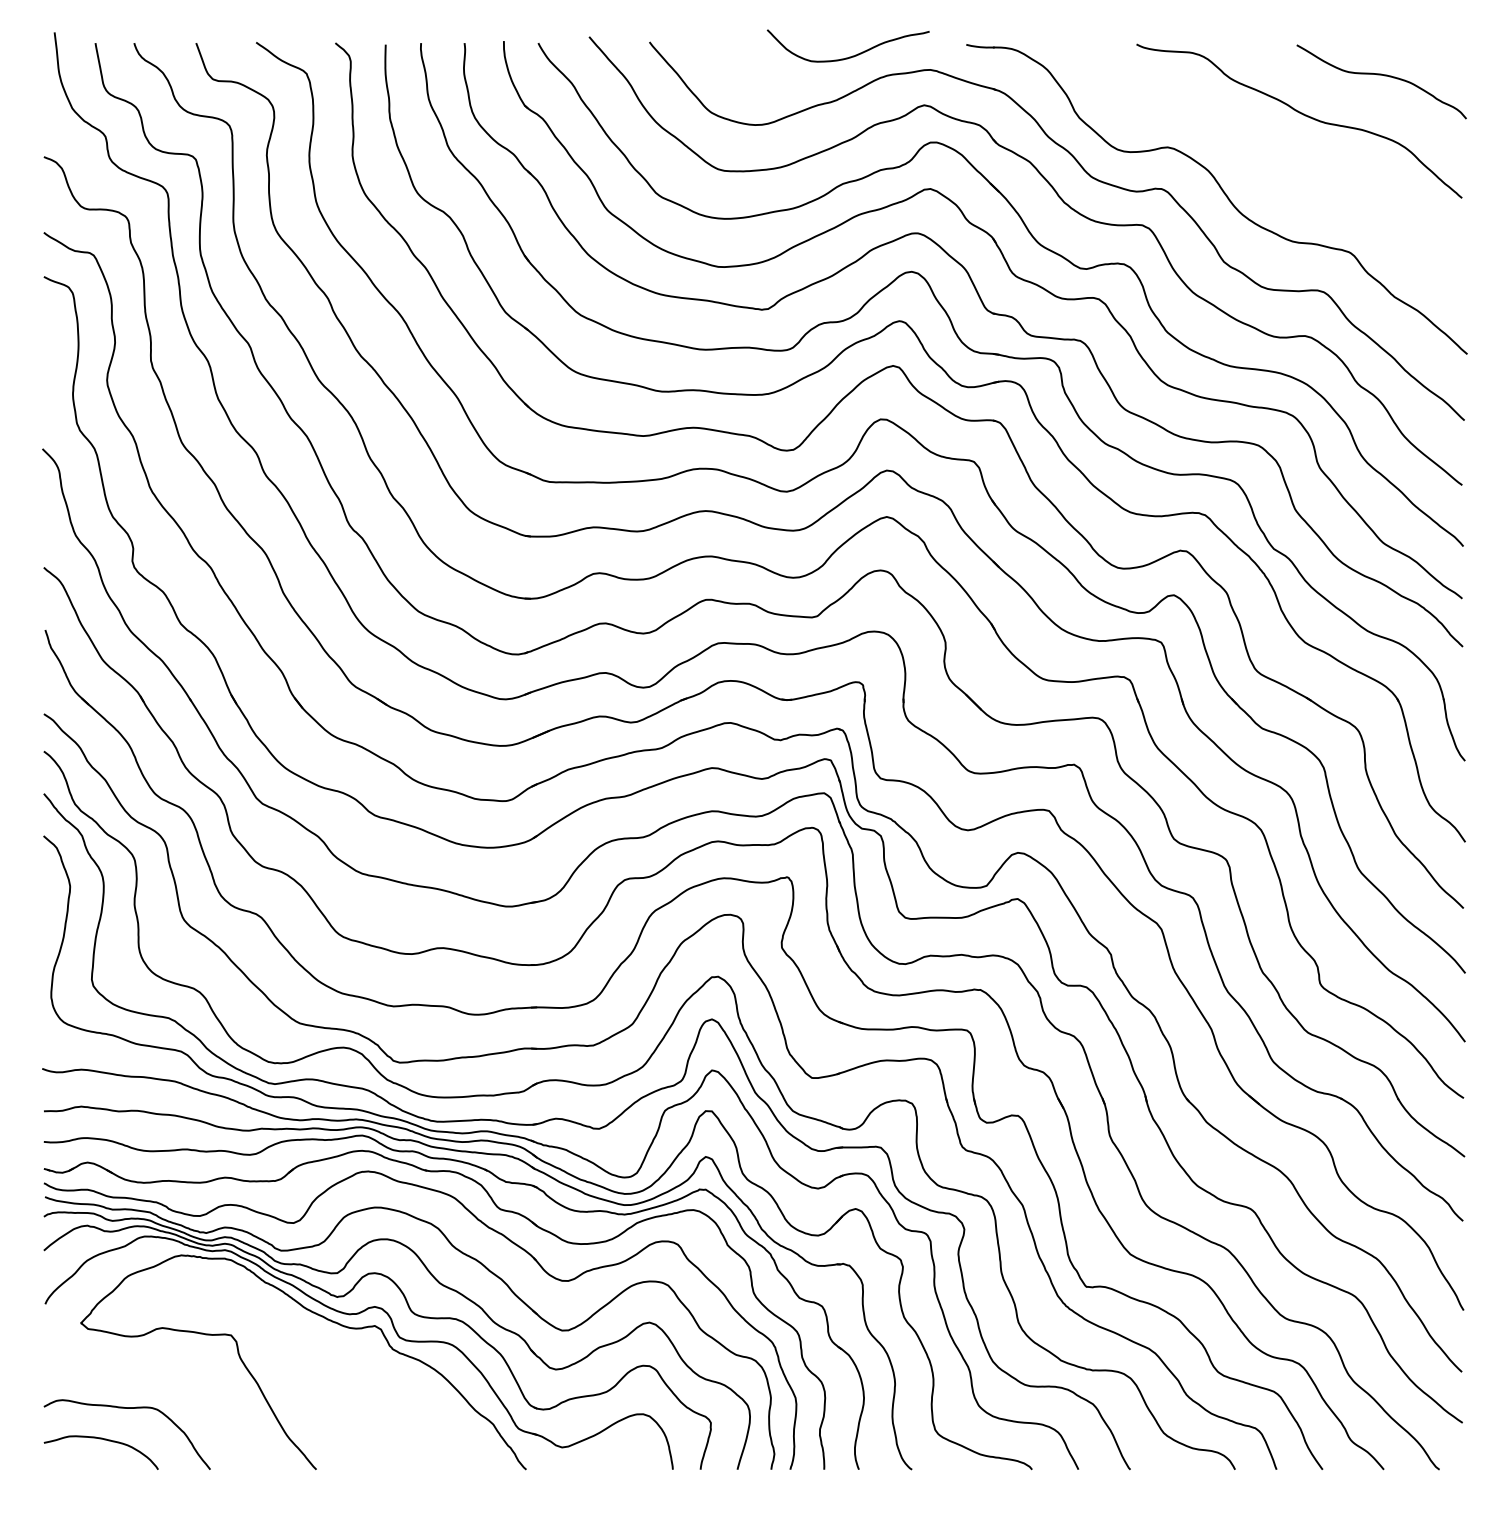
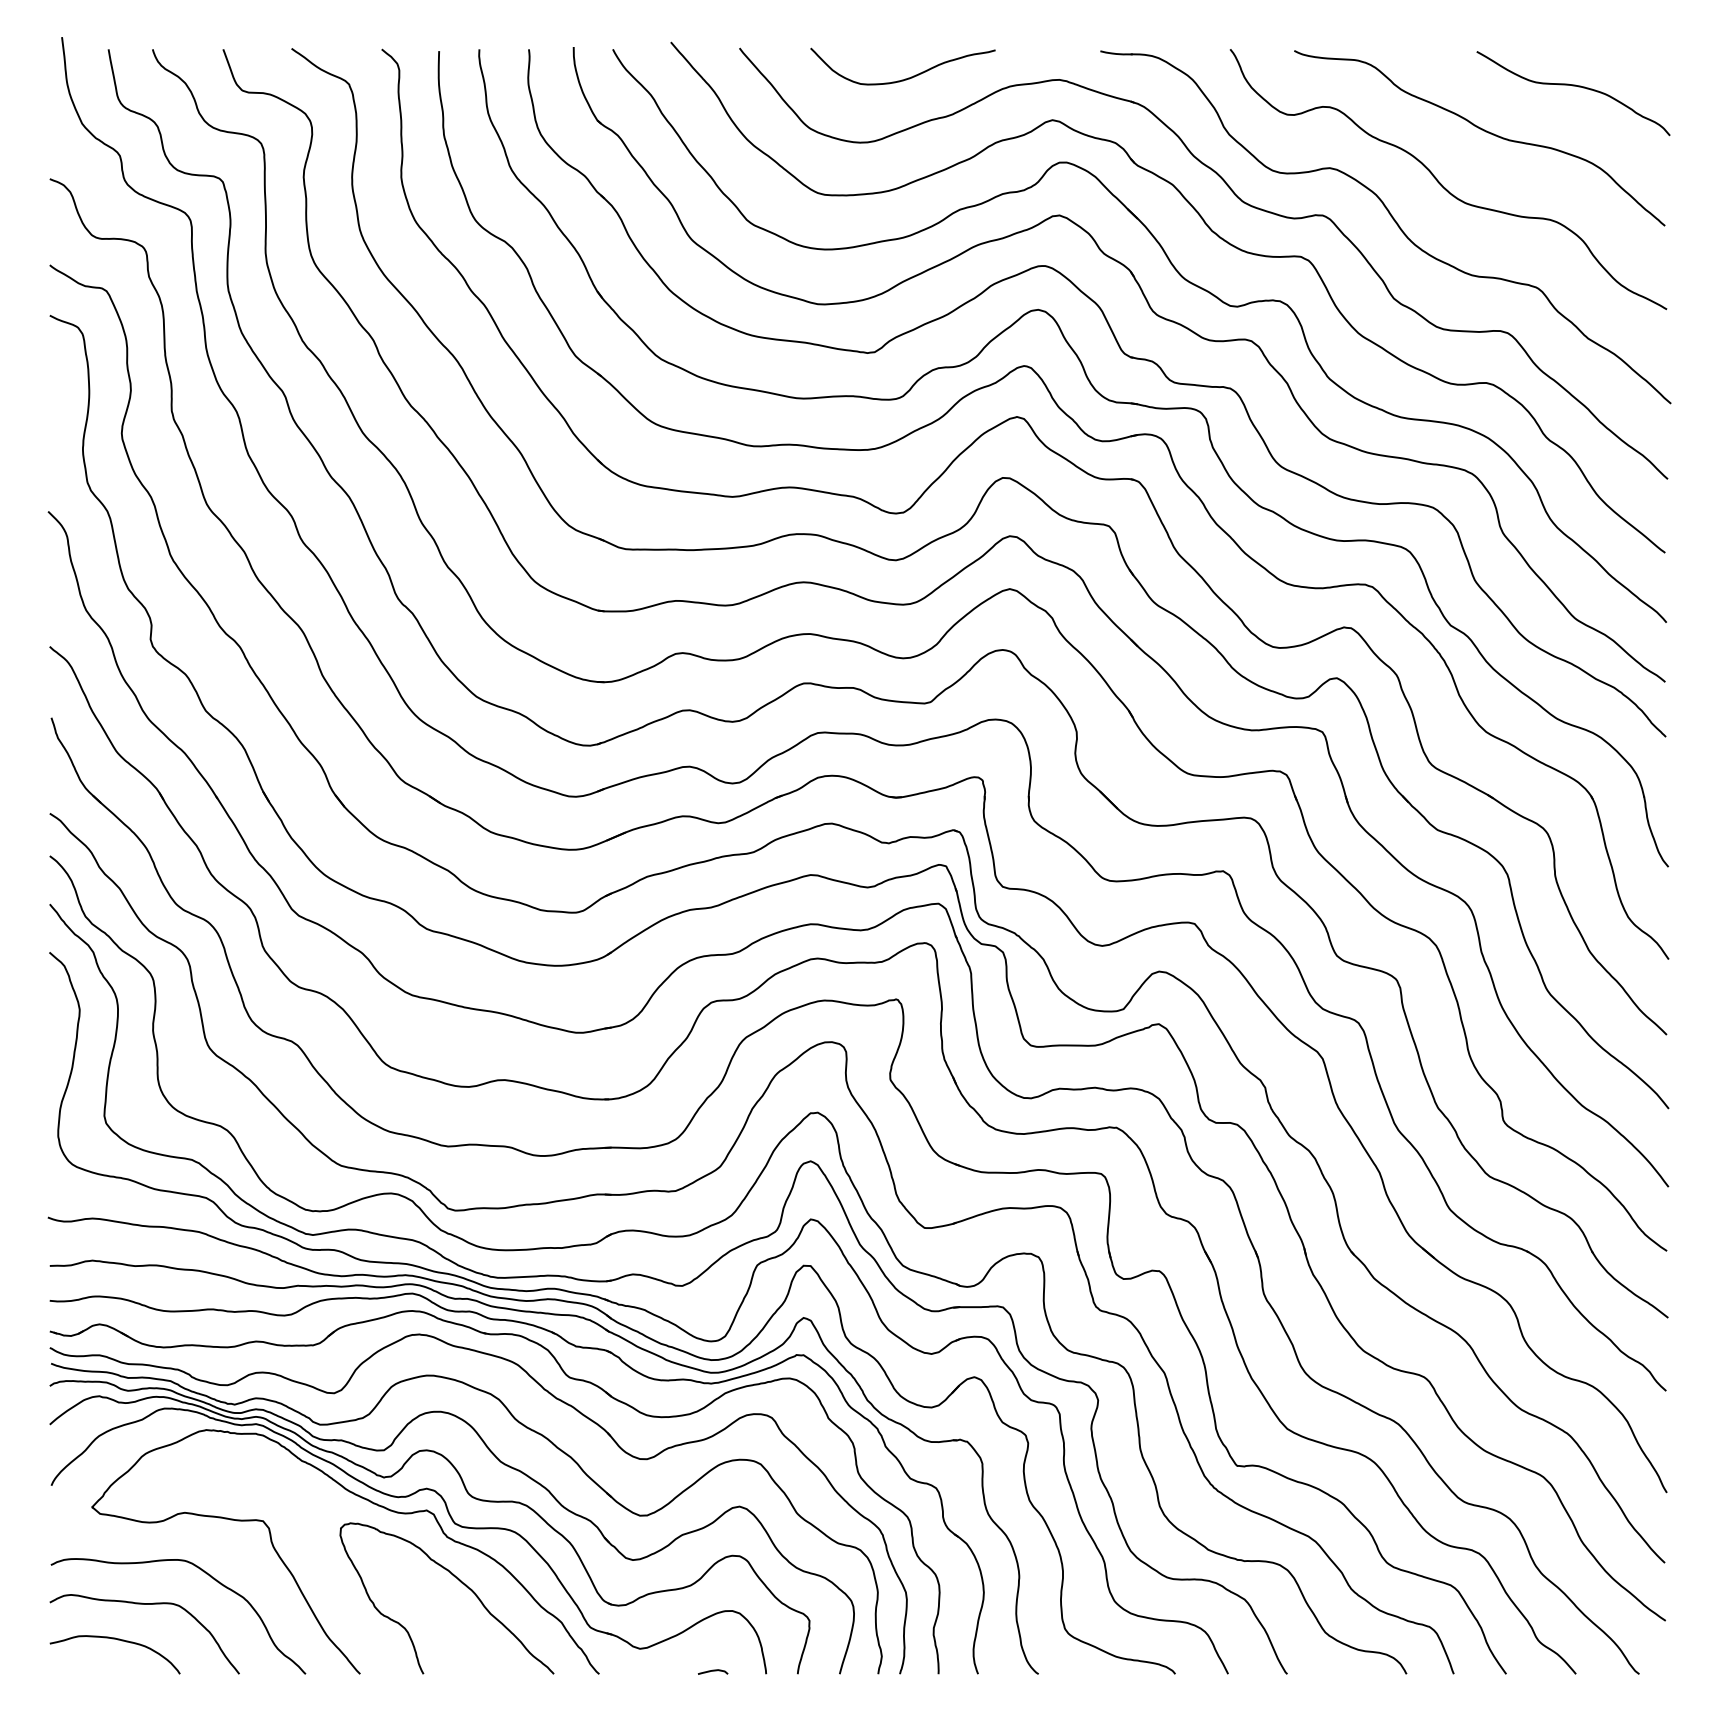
curve: (850, 56) -> (905, 78), moved
curve: (1266, 161) -> (1442, 184), added
curve: (184, 1384) -> (210, 1577), added
curve: (405, 1390) -> (461, 1583), added
curve: (626, 1467) -> (713, 1671), added

